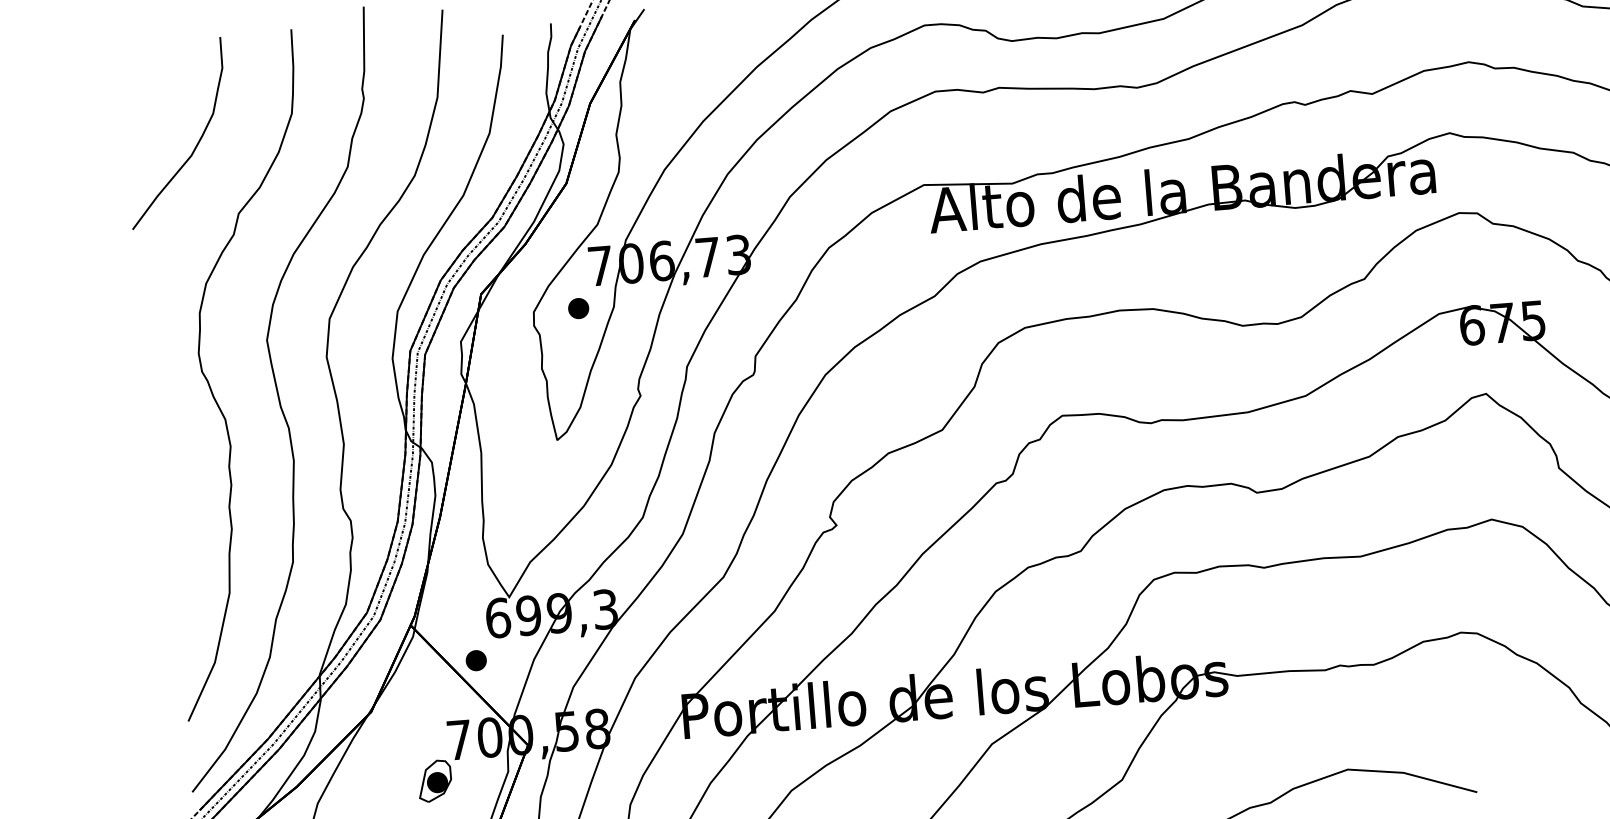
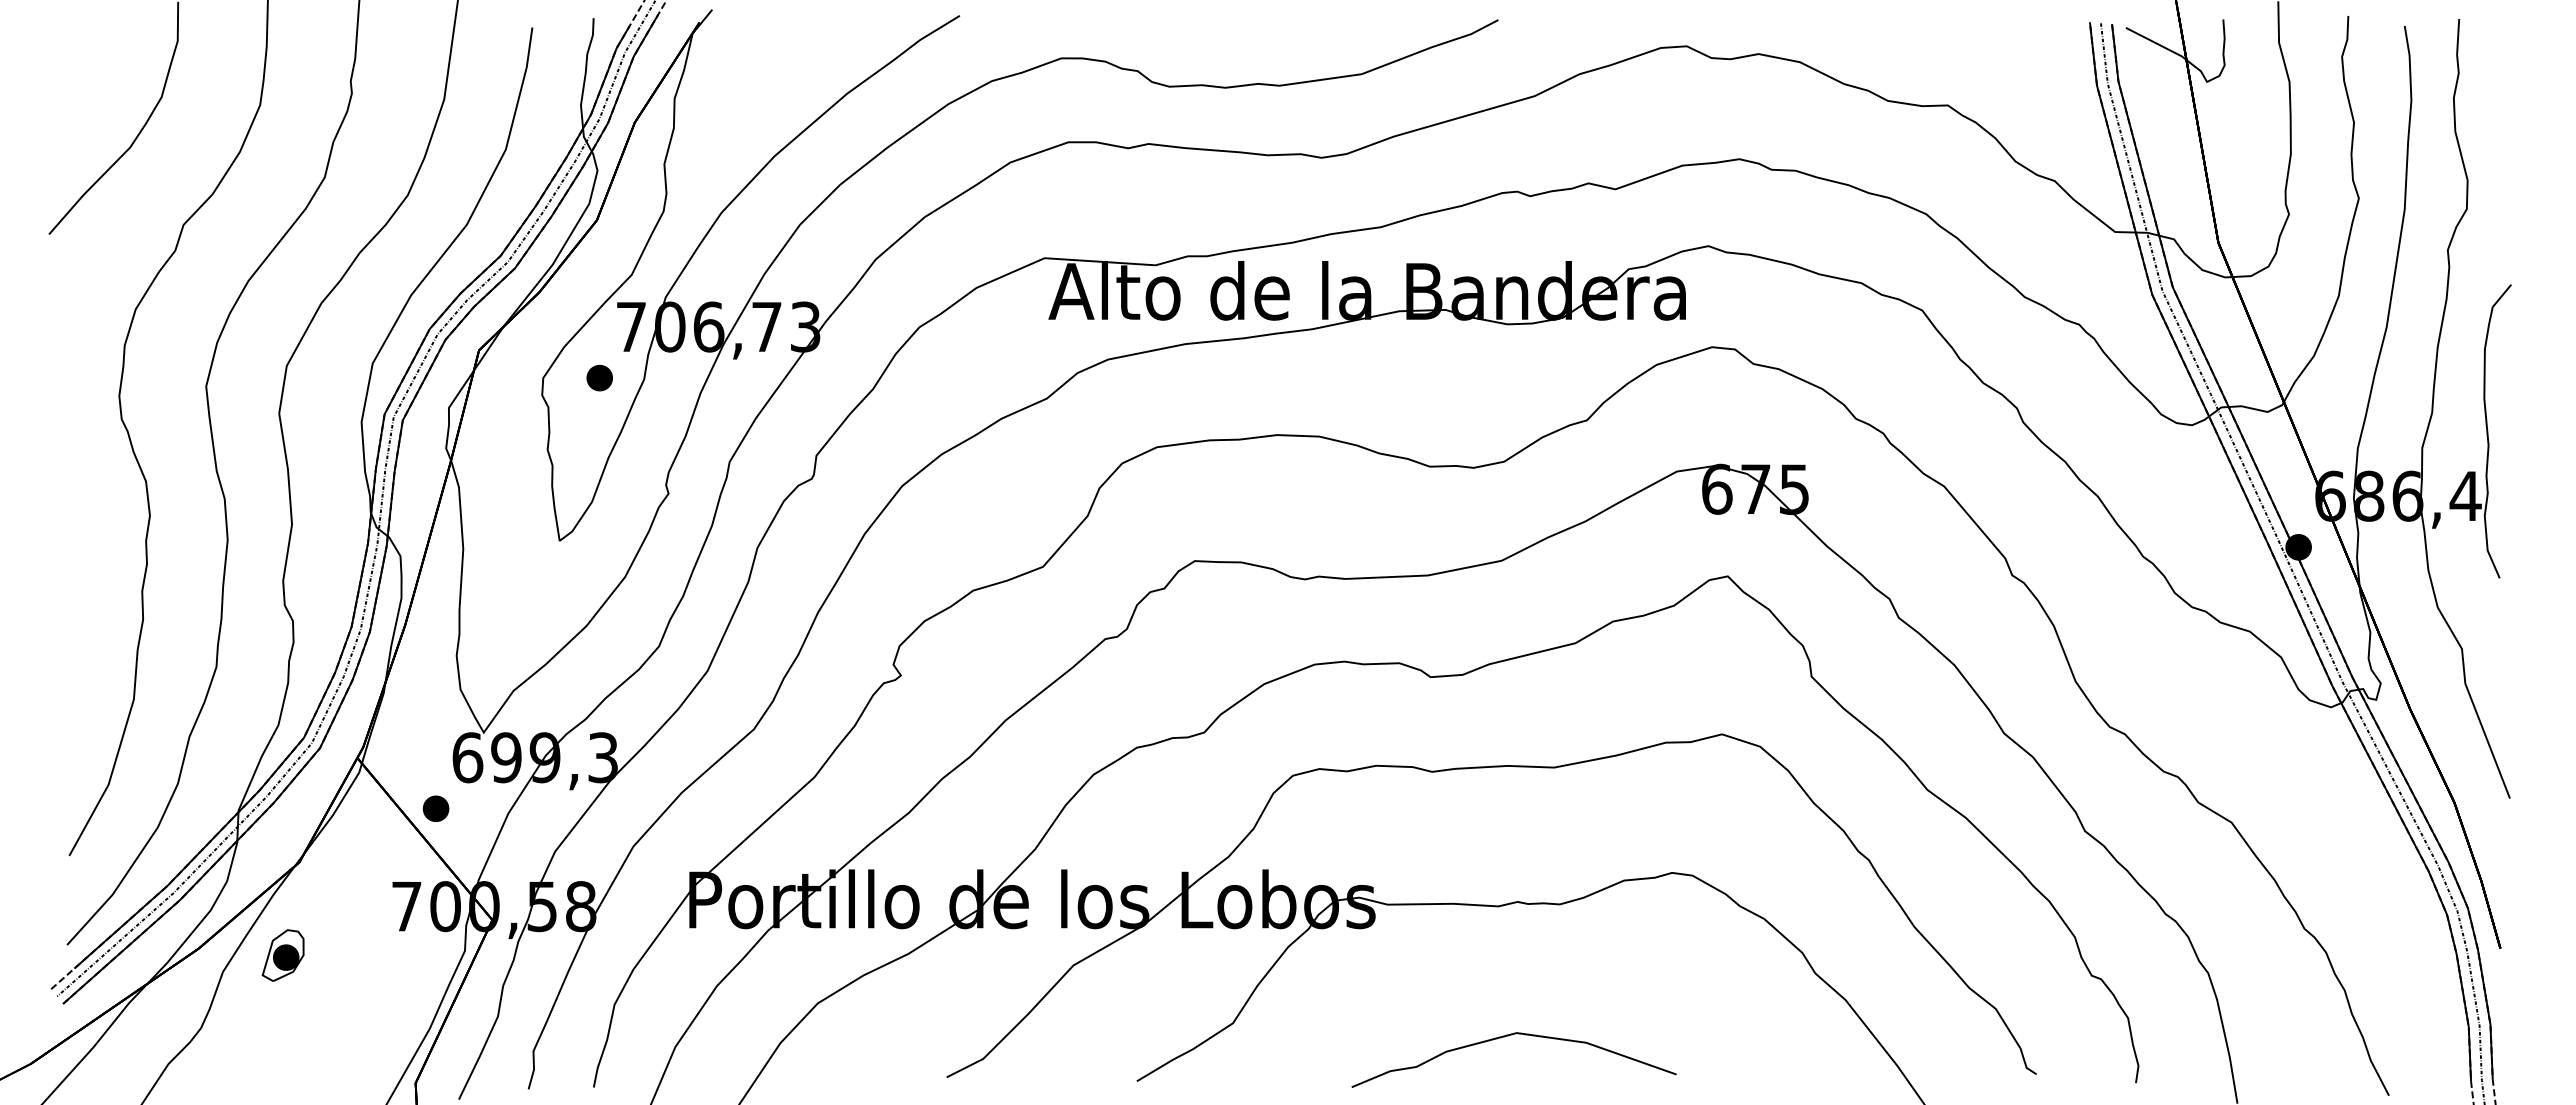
part: (434, 781) -> (282, 955), moved

